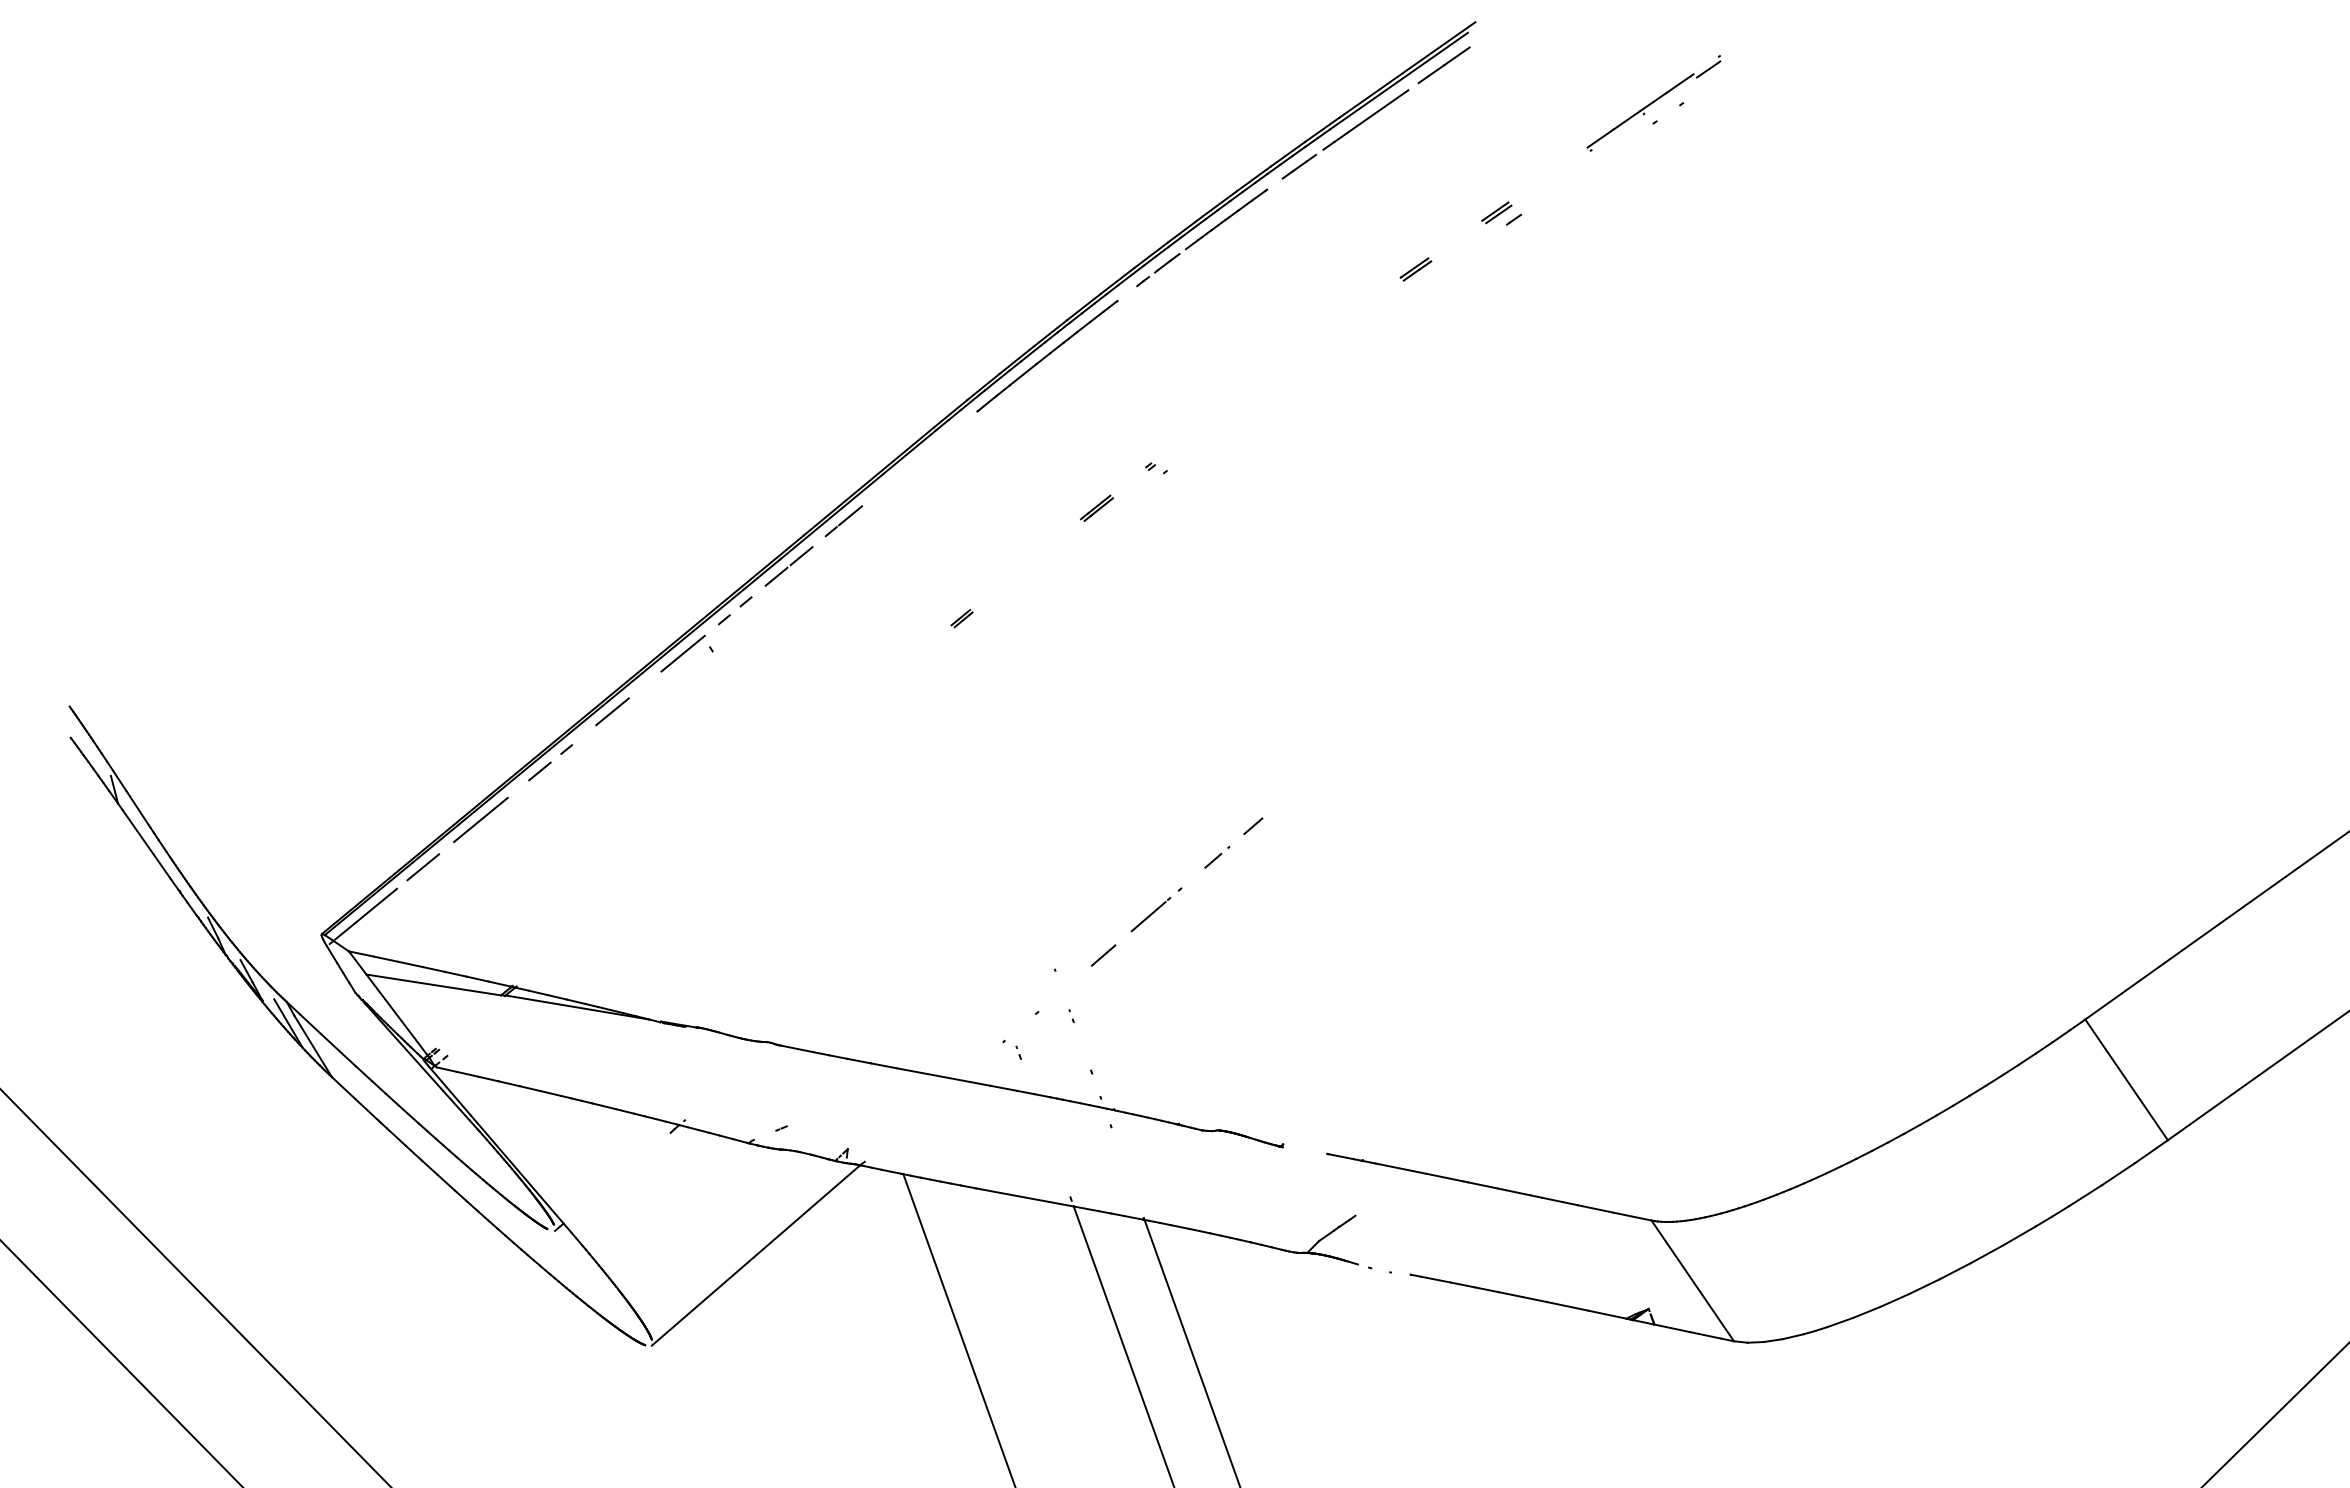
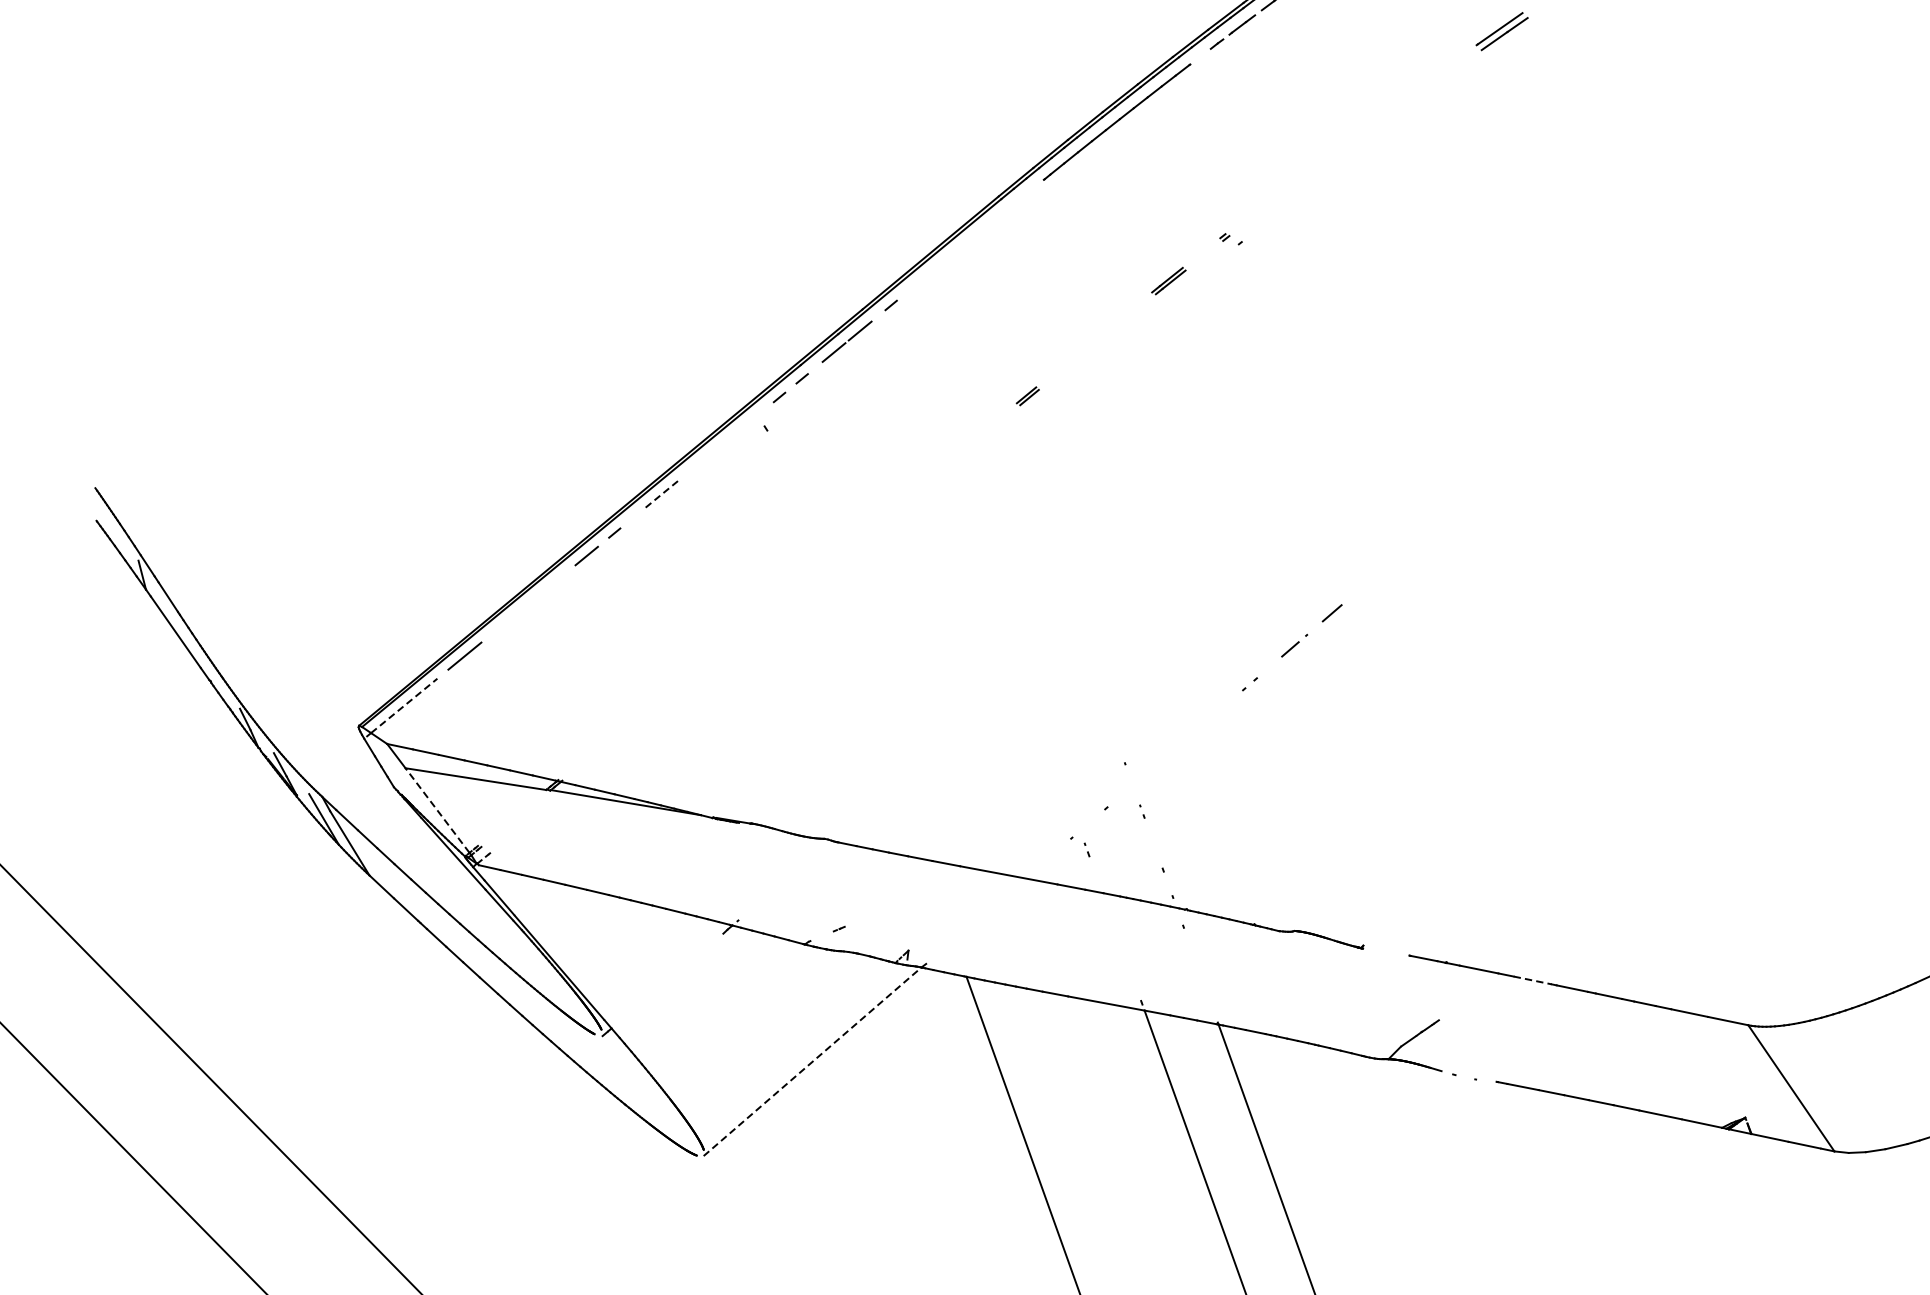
part: (1415, 269) -> (1501, 31), size x1.6
line: (849, 515) -> (910, 288), removed
line: (682, 653) -> (735, 432), removed
line: (612, 711) -> (662, 493), solid -> dashed
line: (480, 819) -> (524, 606), removed
line: (365, 914) -> (404, 705), solid -> dashed
line: (1148, 916) -> (1222, 707), removed
line: (1103, 955) -> (1175, 748), removed
line: (397, 1015) -> (437, 811), solid -> dashed
line: (1445, 1177) -> (1533, 980), solid -> dashed
line: (756, 1255) -> (813, 1061), solid -> dashed

